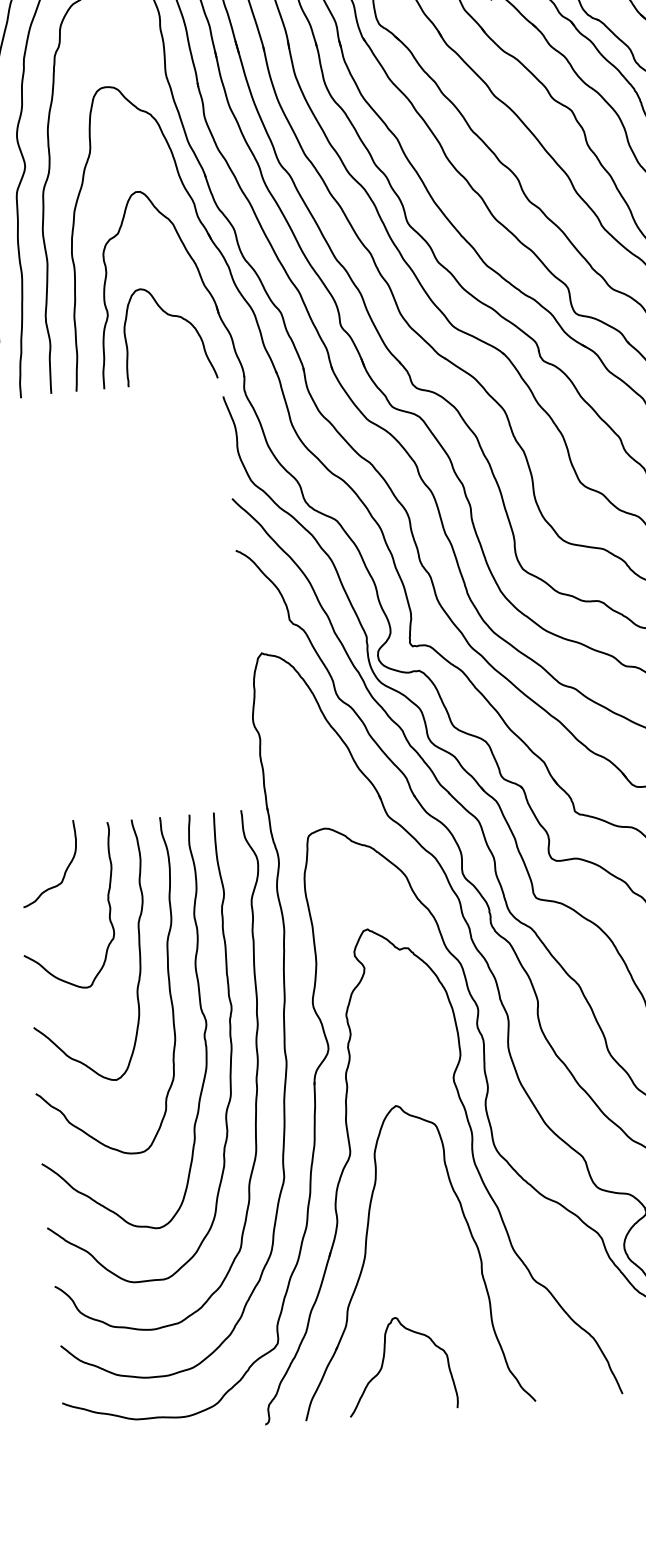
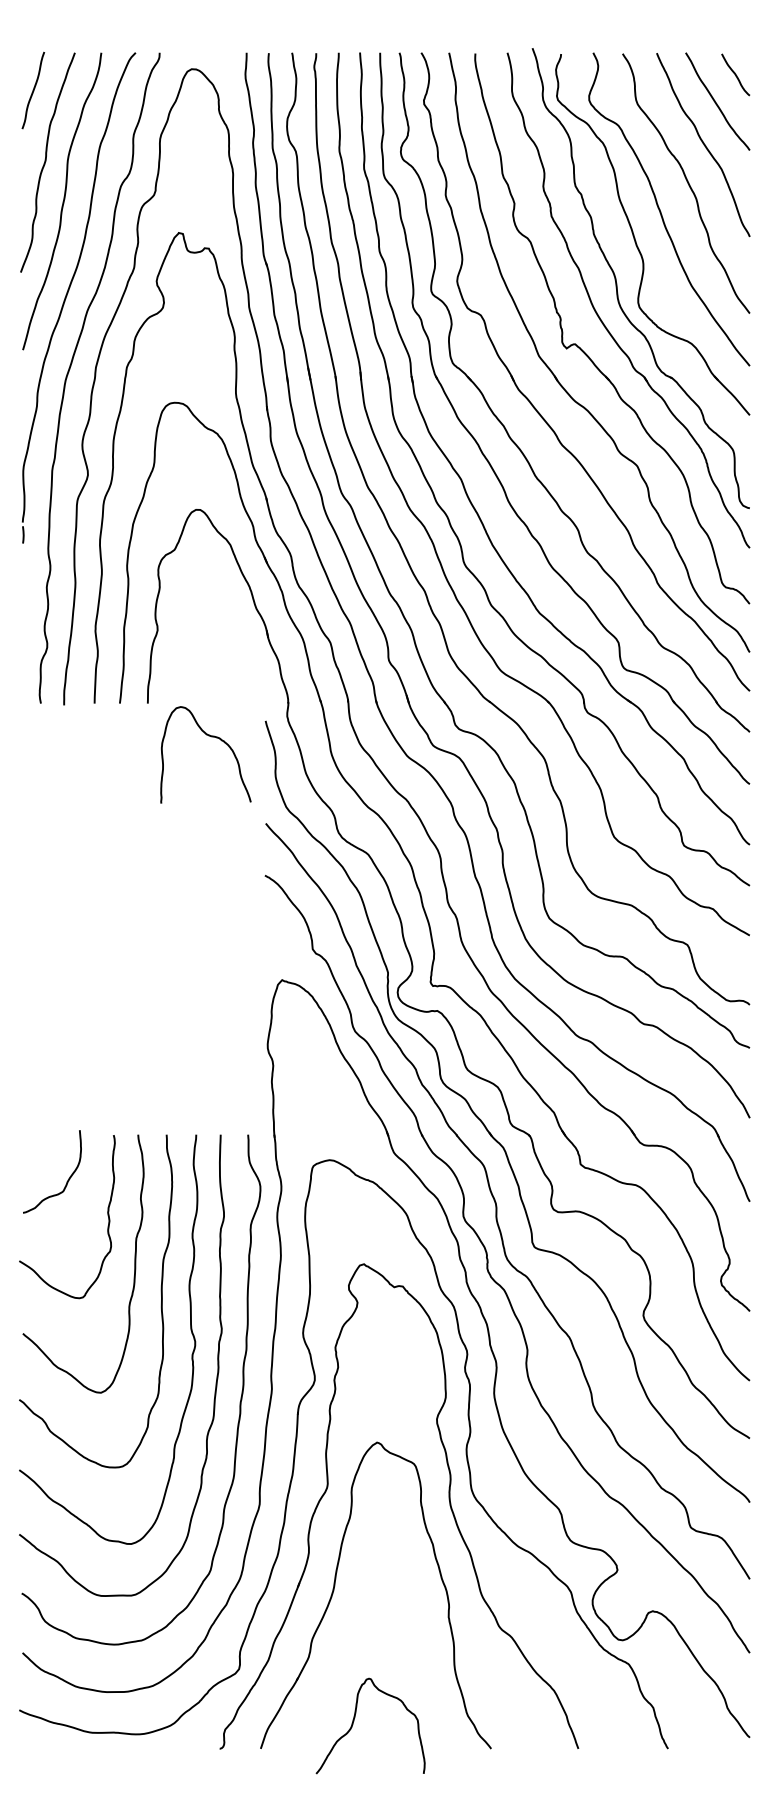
curve: (173, 317) -> (211, 737), moved
curve: (384, 1361) -> (354, 1721), moved

